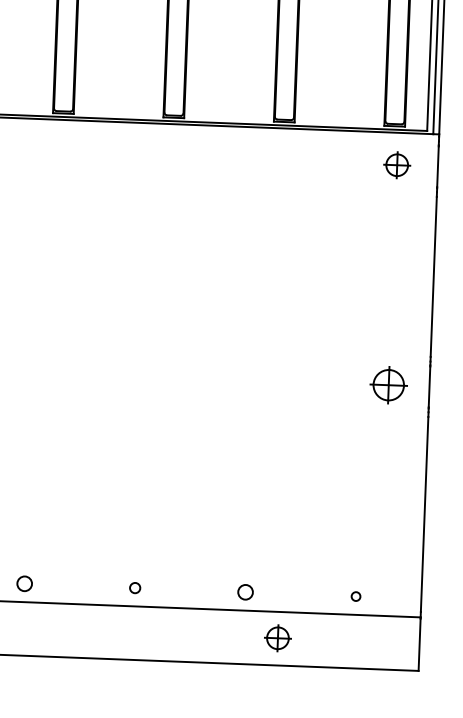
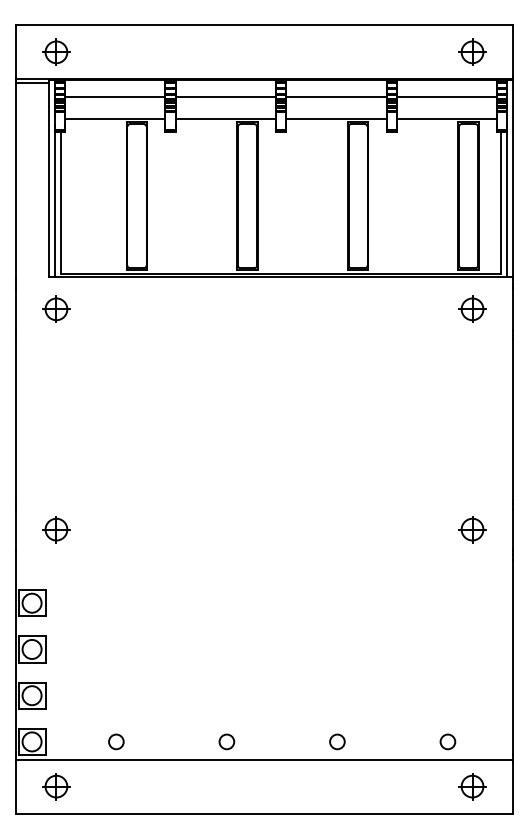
part: (388, 385) -> (472, 529), size x0.71
circle: (134, 587) -> (226, 741), size x1.43
circle: (355, 596) -> (447, 741), size x1.67
part: (277, 638) -> (472, 786), moved

